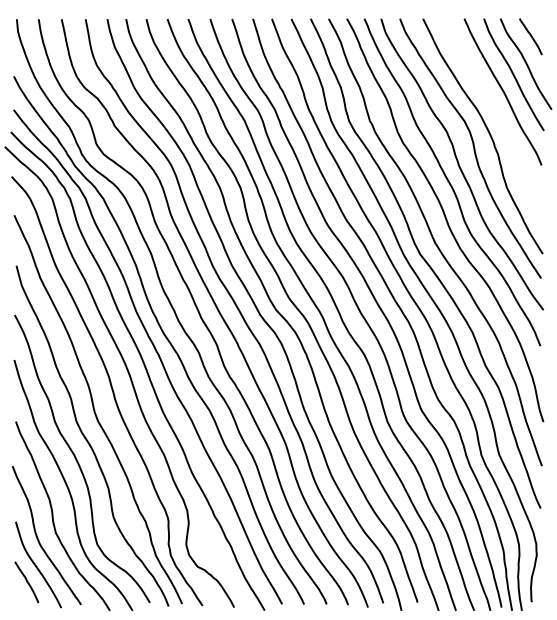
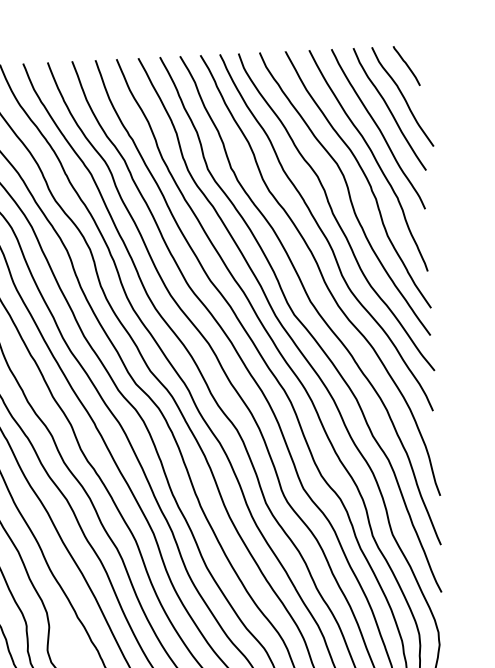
curve: (497, 117) -> (373, 157), added

